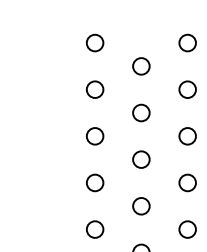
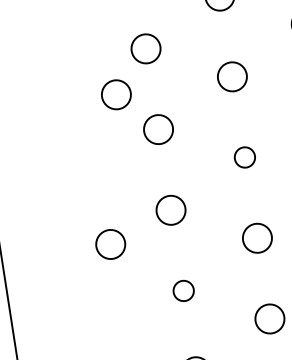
circle: (74, 112) -> (116, 93), added
circle: (141, 159) -> (245, 157), size x0.7
circle: (58, 196) -> (111, 243), added
circle: (95, 229) -> (184, 290), size x0.7

